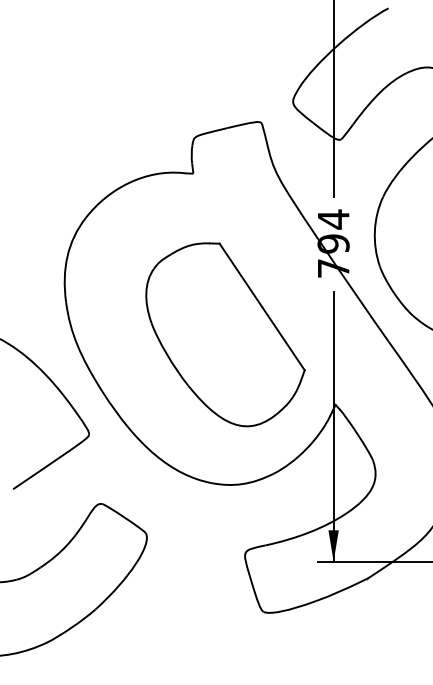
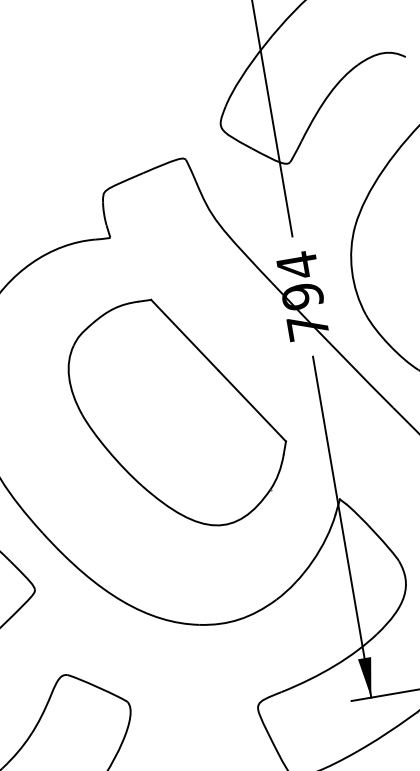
part: (225, 334) -> (178, 413), moved

